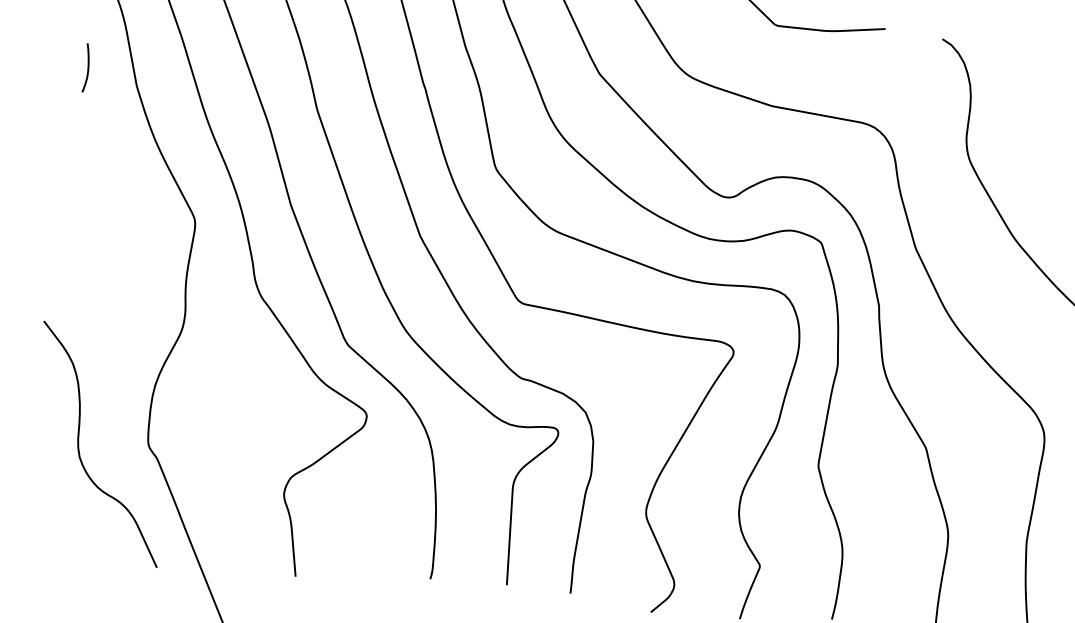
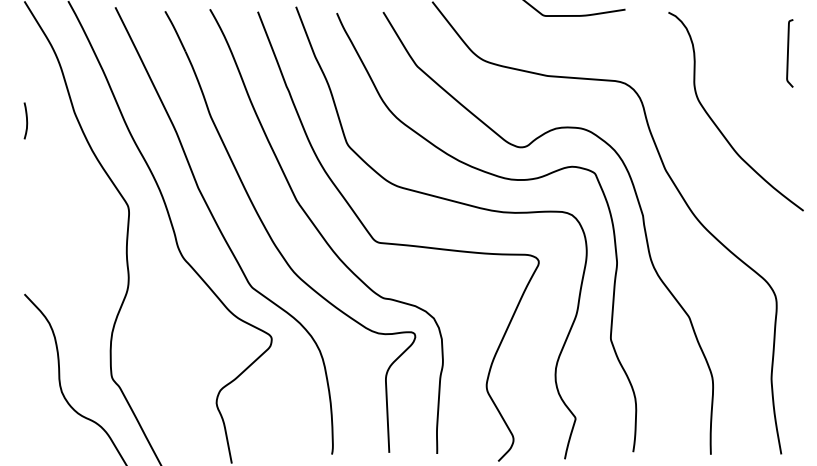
curve: (87, 67) -> (26, 120), moved

